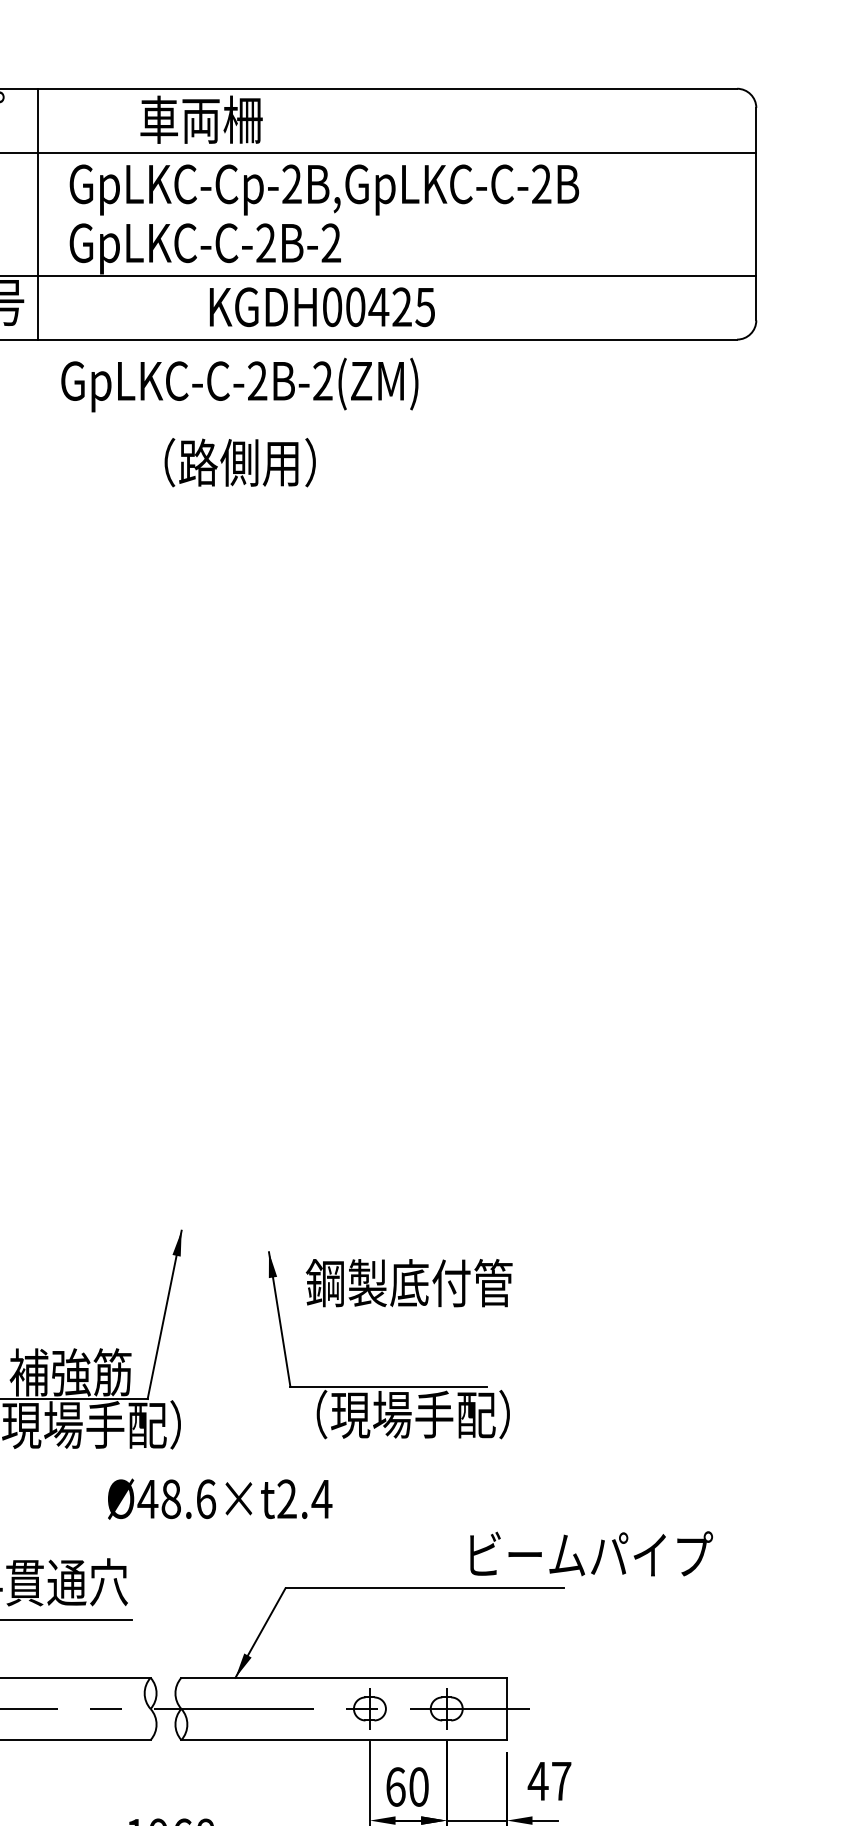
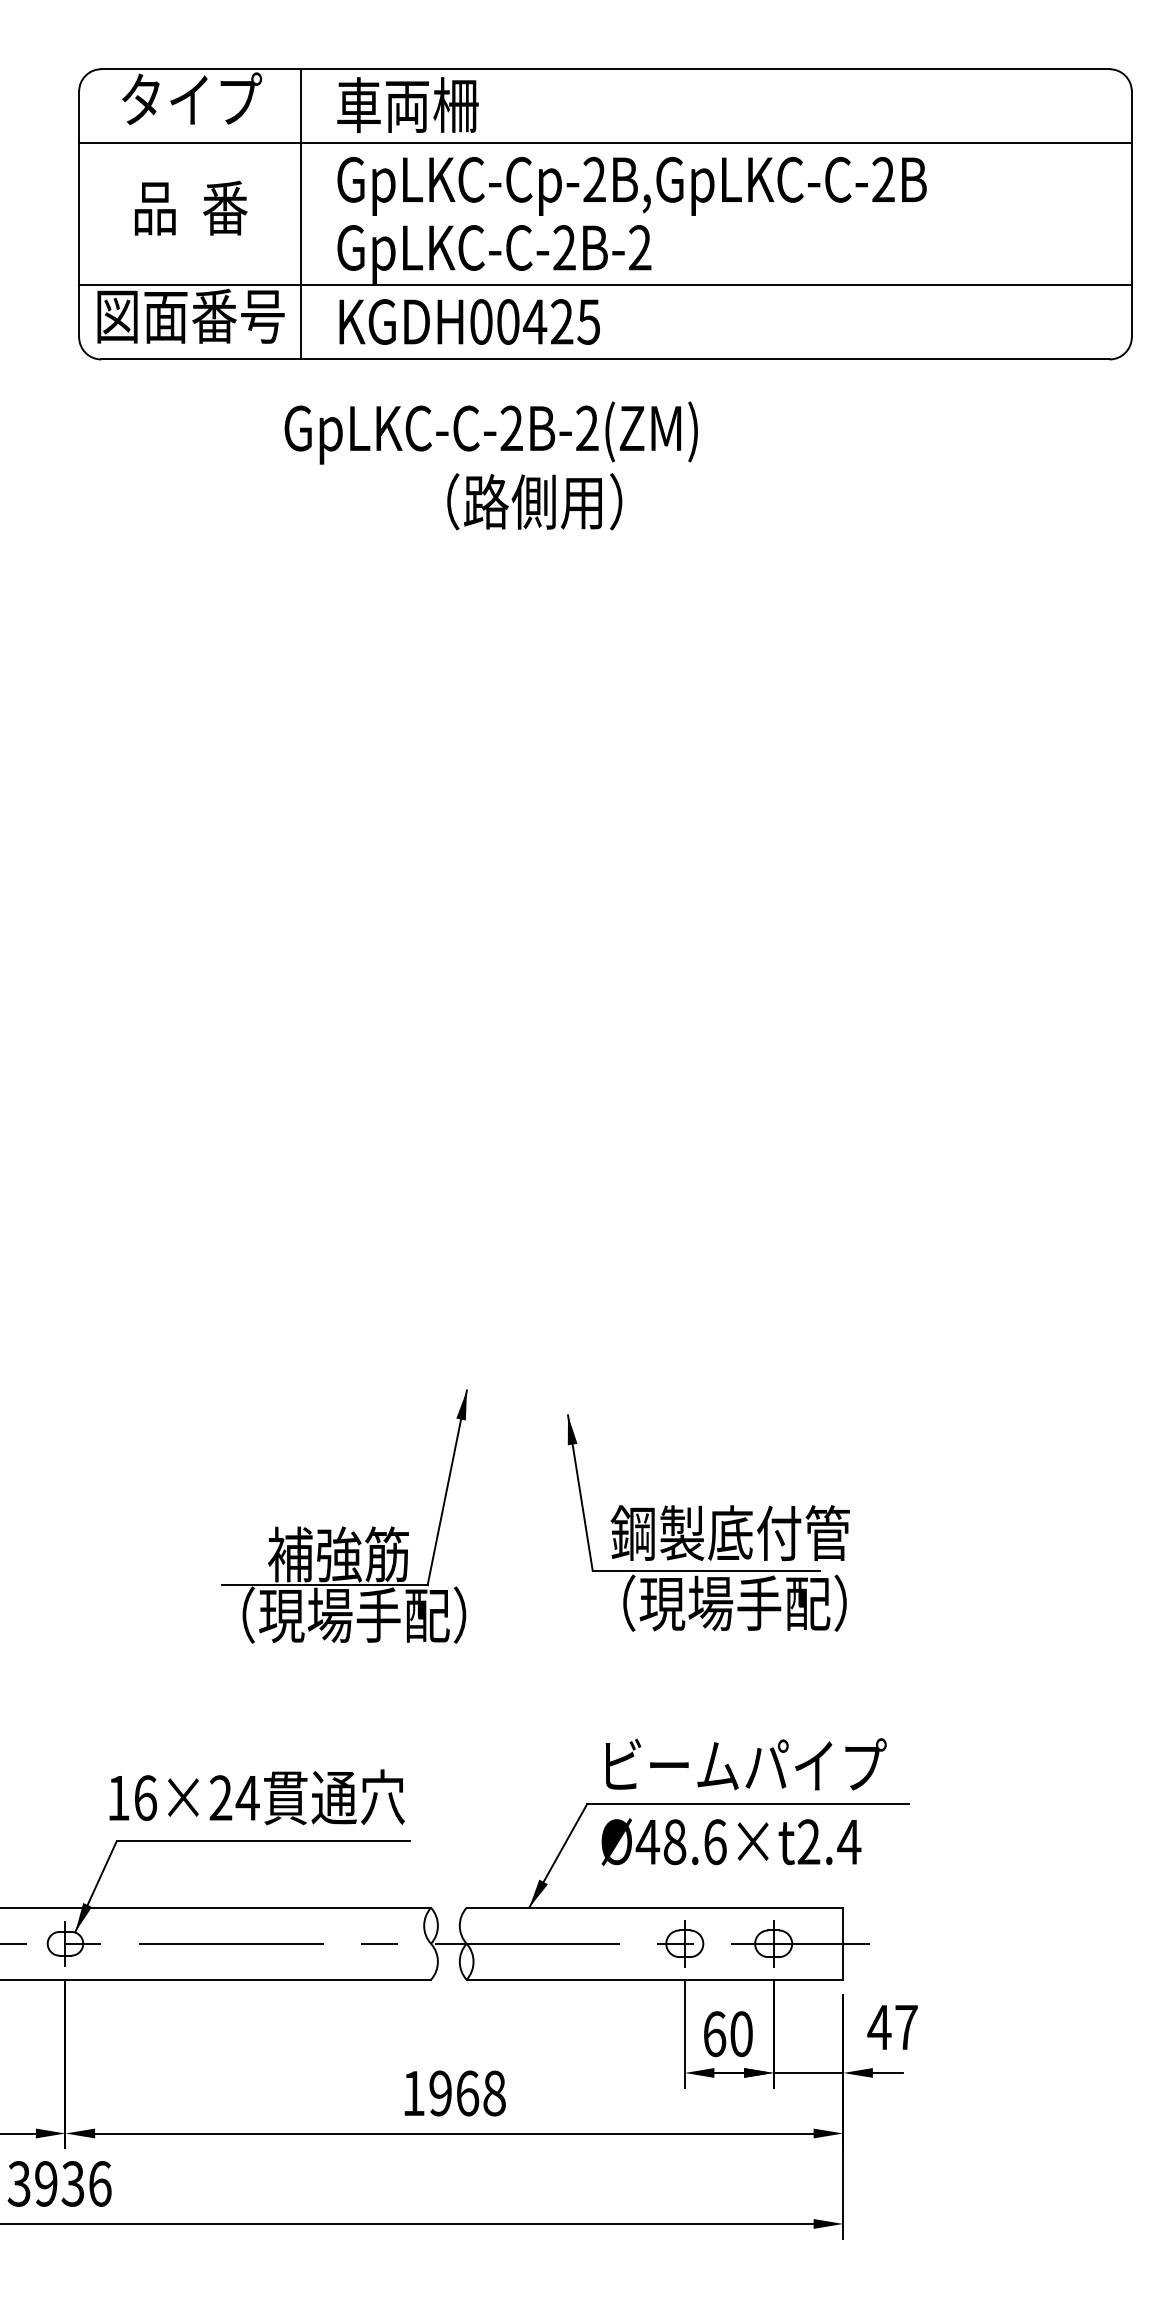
text: (201, 119) -> (407, 104), moved
text: (322, 306) -> (469, 321), moved
text: (239, 384) -> (490, 432), moved
text: (408, 1282) -> (729, 1532), moved
text: (220, 1498) -> (731, 1841), moved
text: (590, 1553) -> (745, 1764), moved

